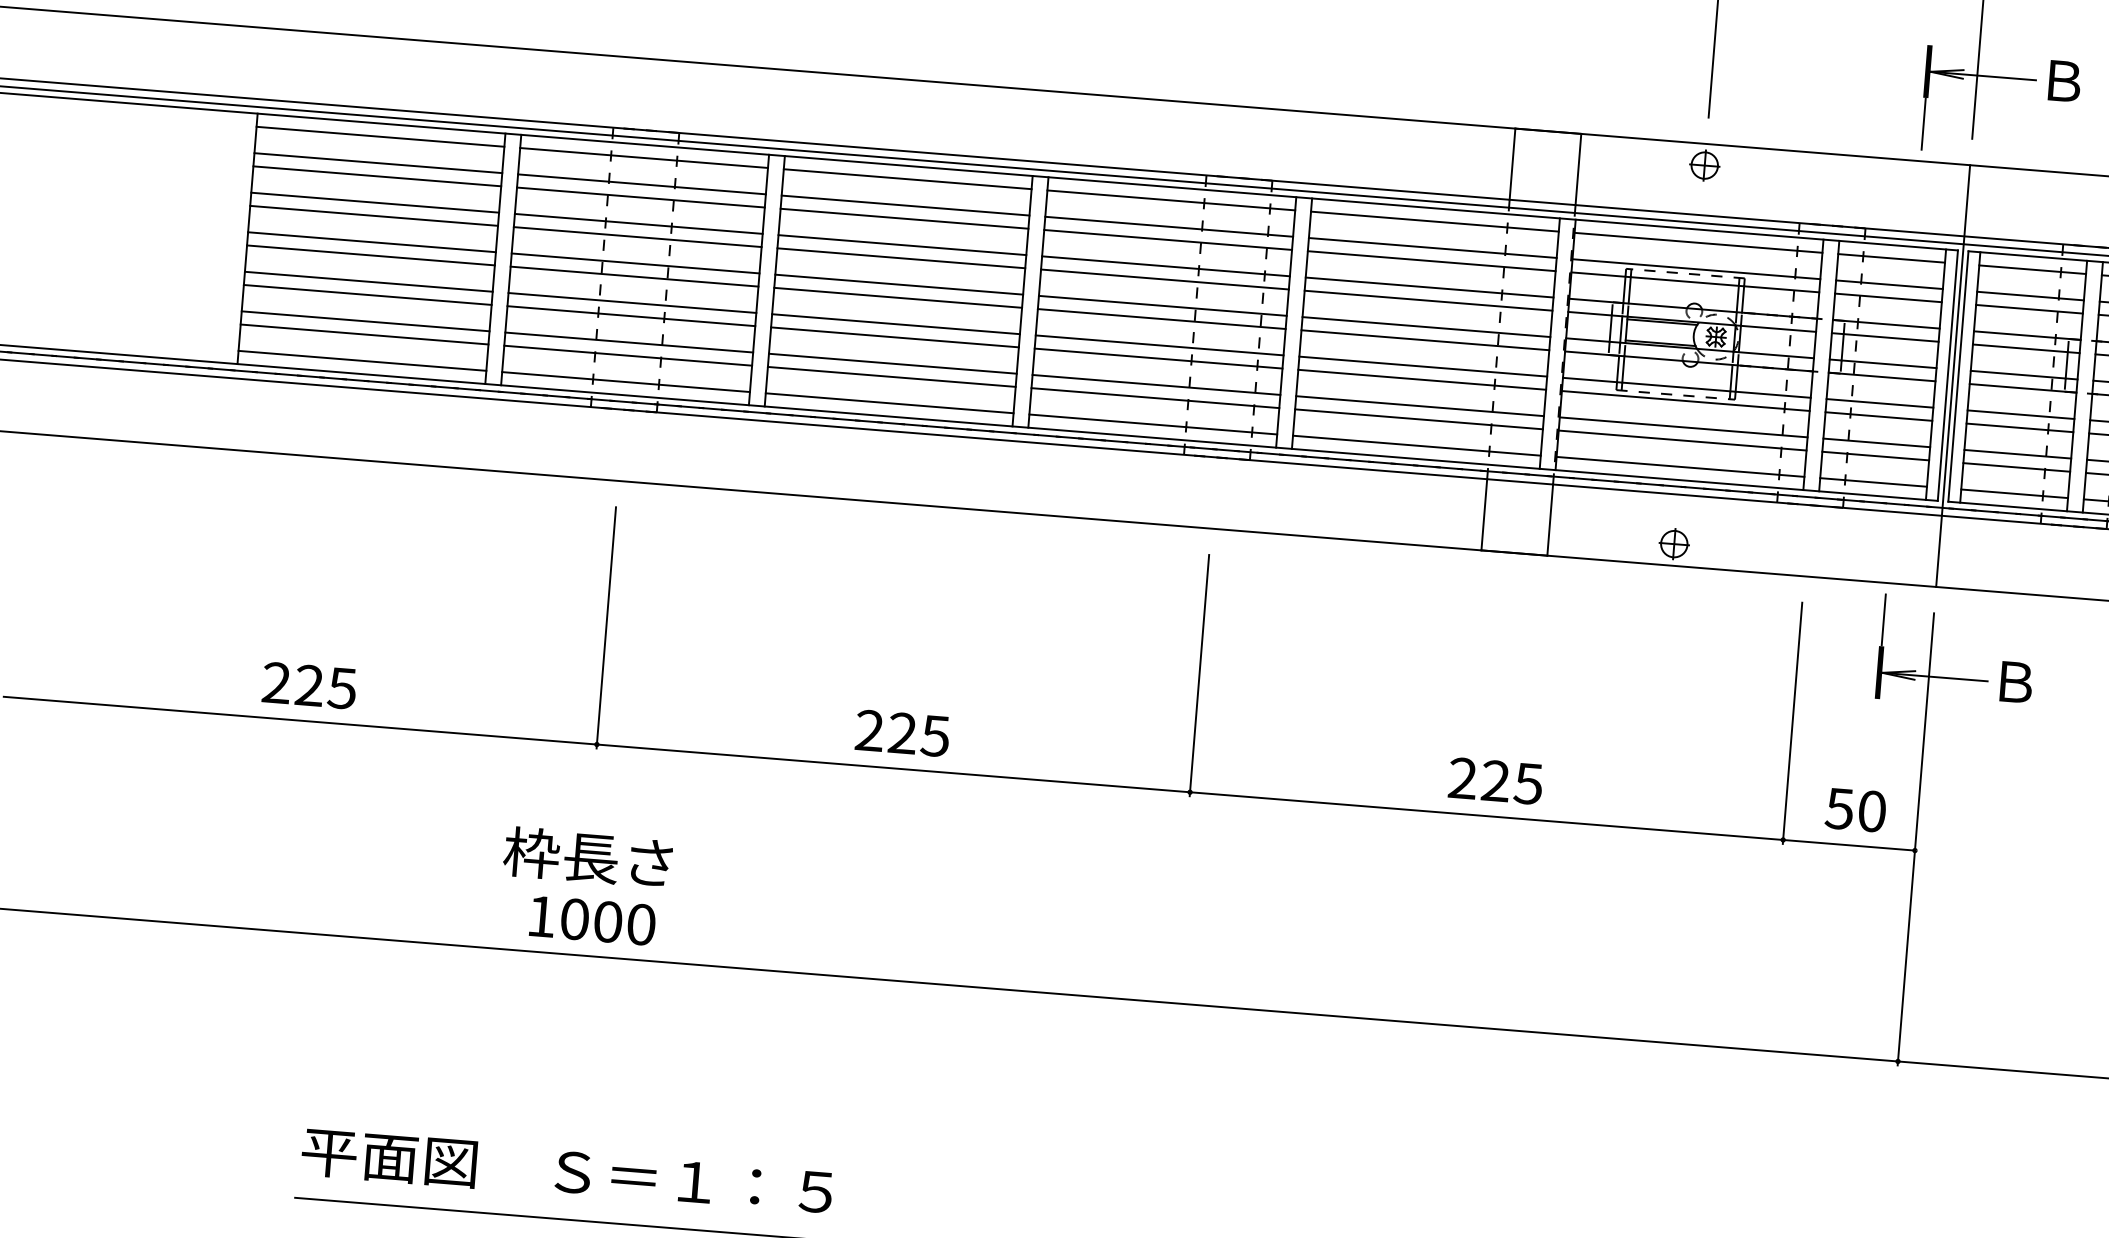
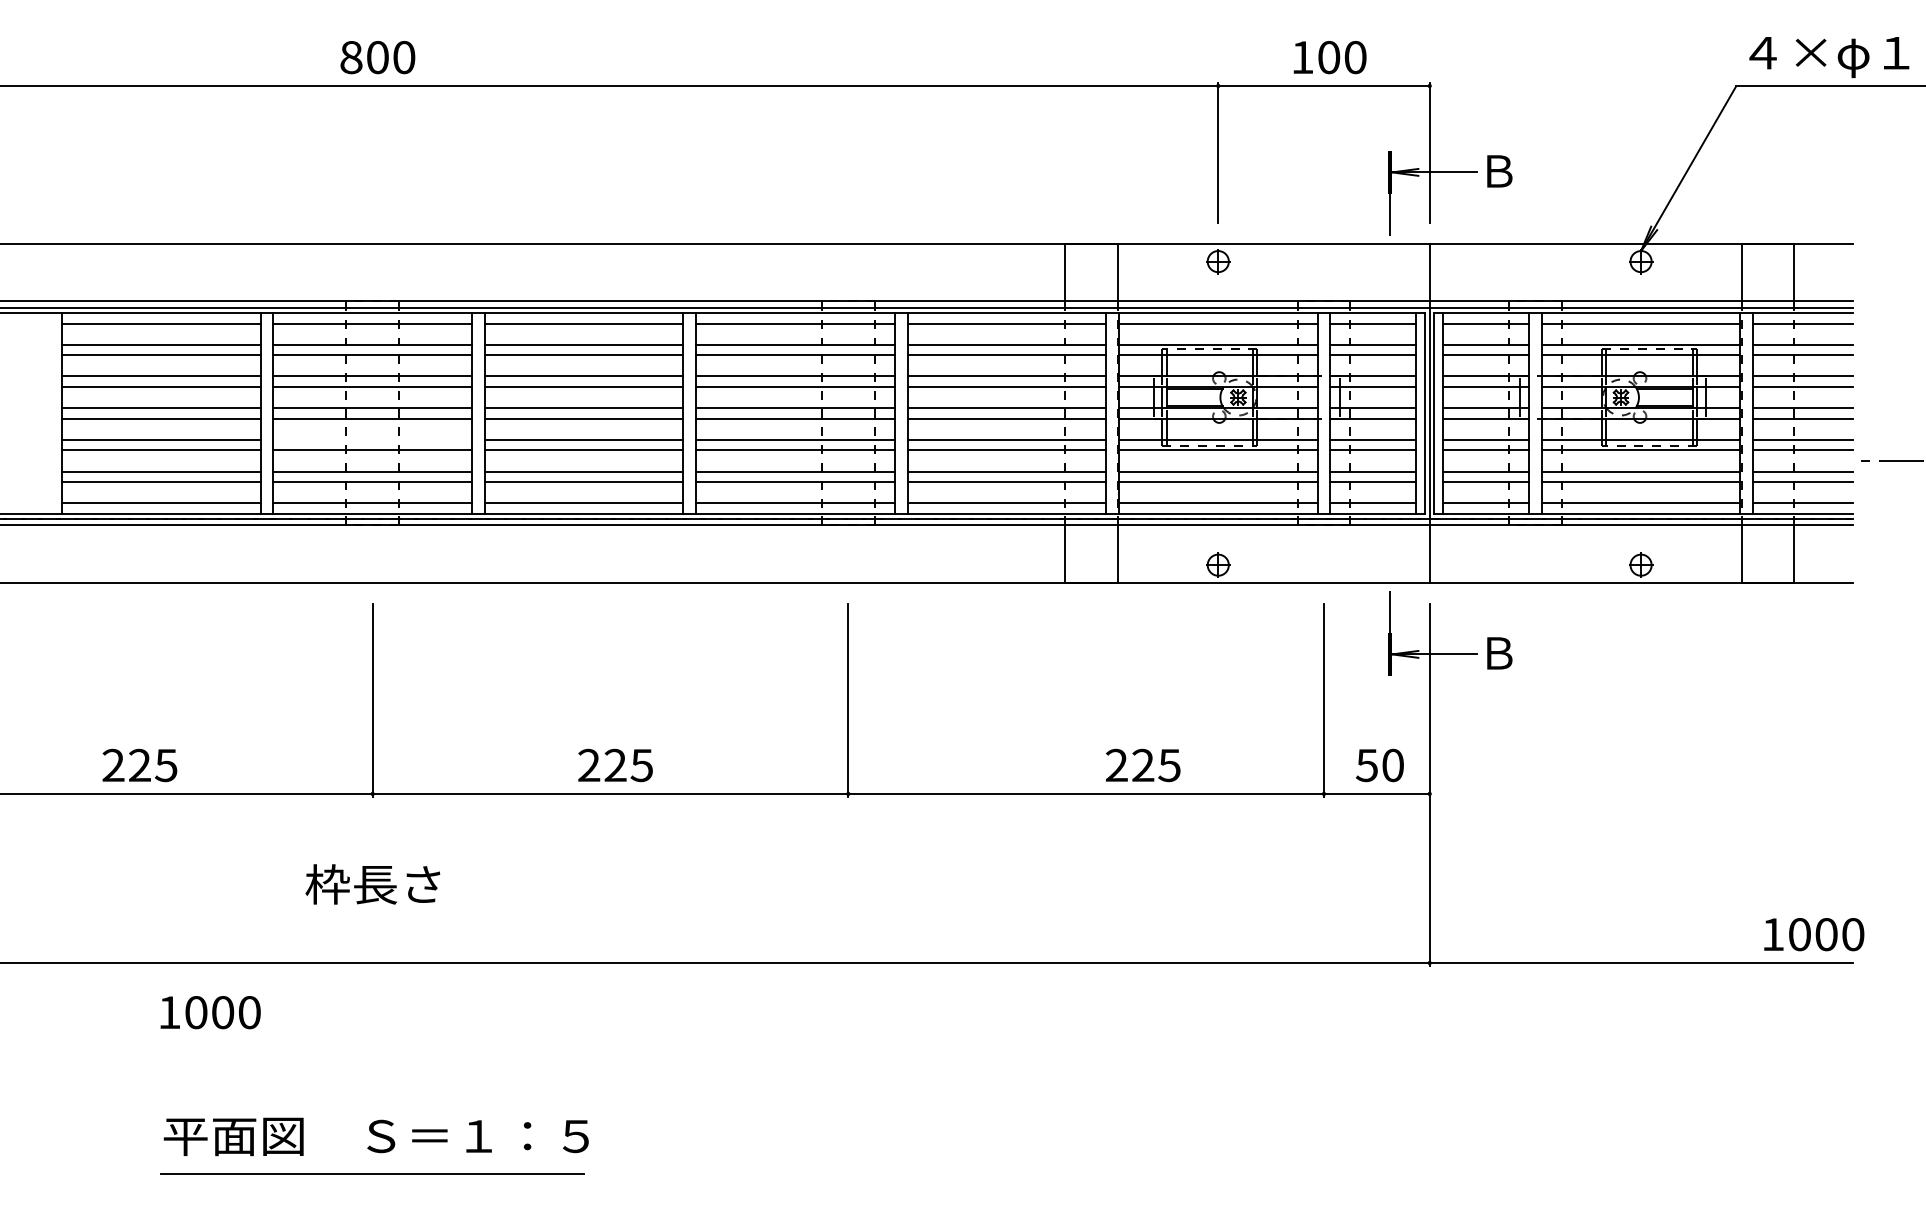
line: (632, 302) -> (372, 439), removed
text: (1496, 781) -> (1143, 765), moved
text: (592, 920) -> (210, 1012), moved

